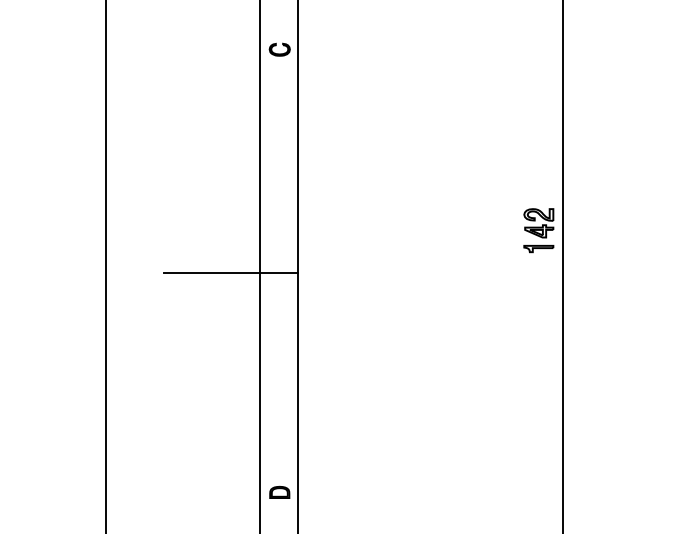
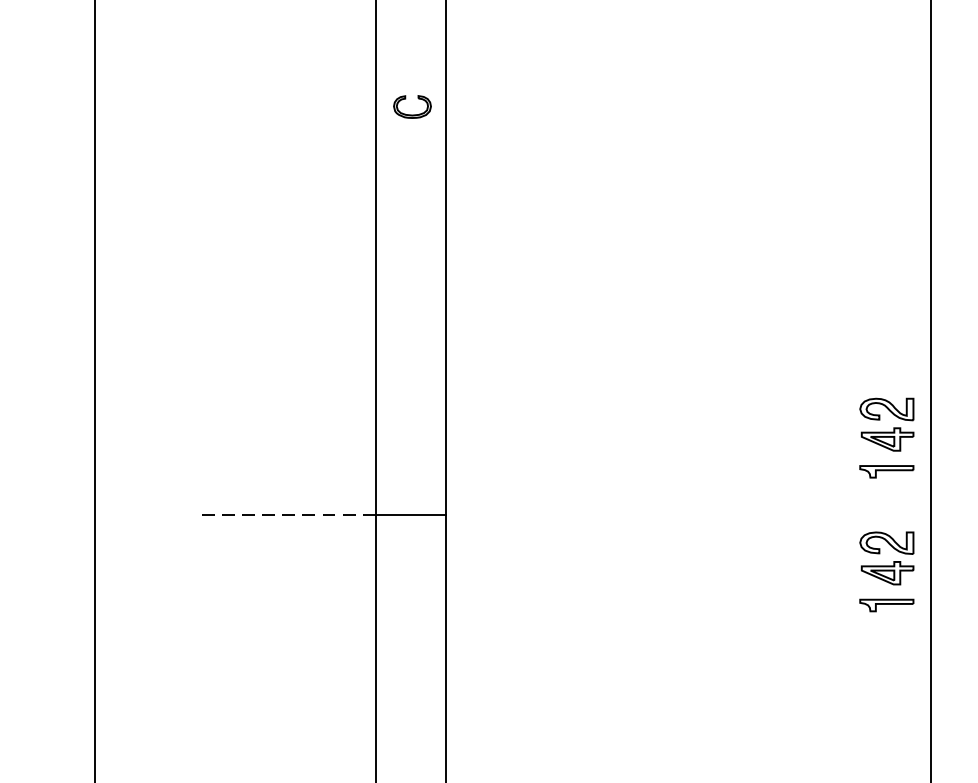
line: (211, 272) -> (287, 514), solid -> dashed
part: (538, 303) -> (886, 571), added

